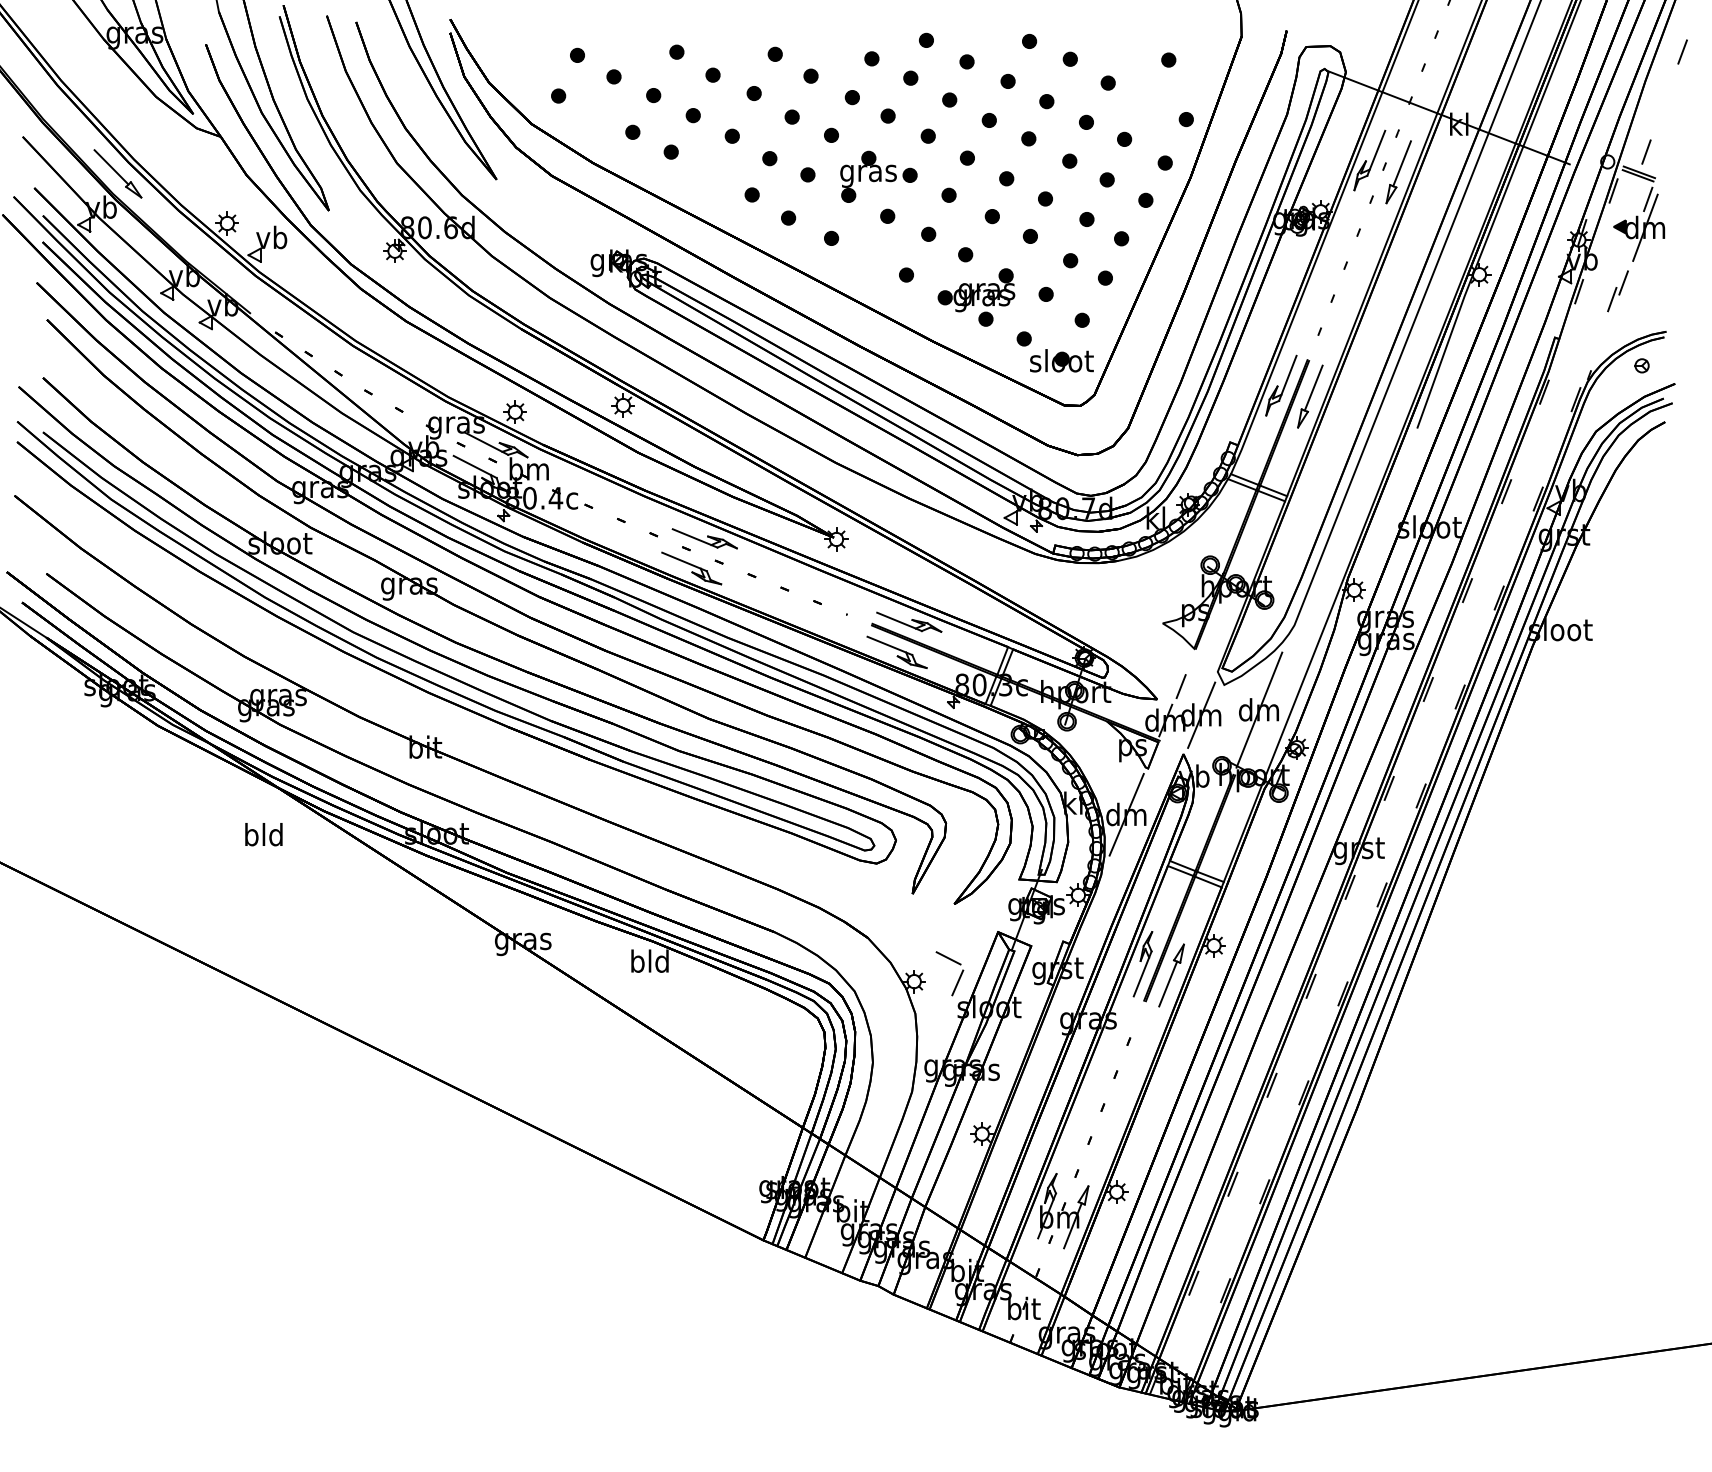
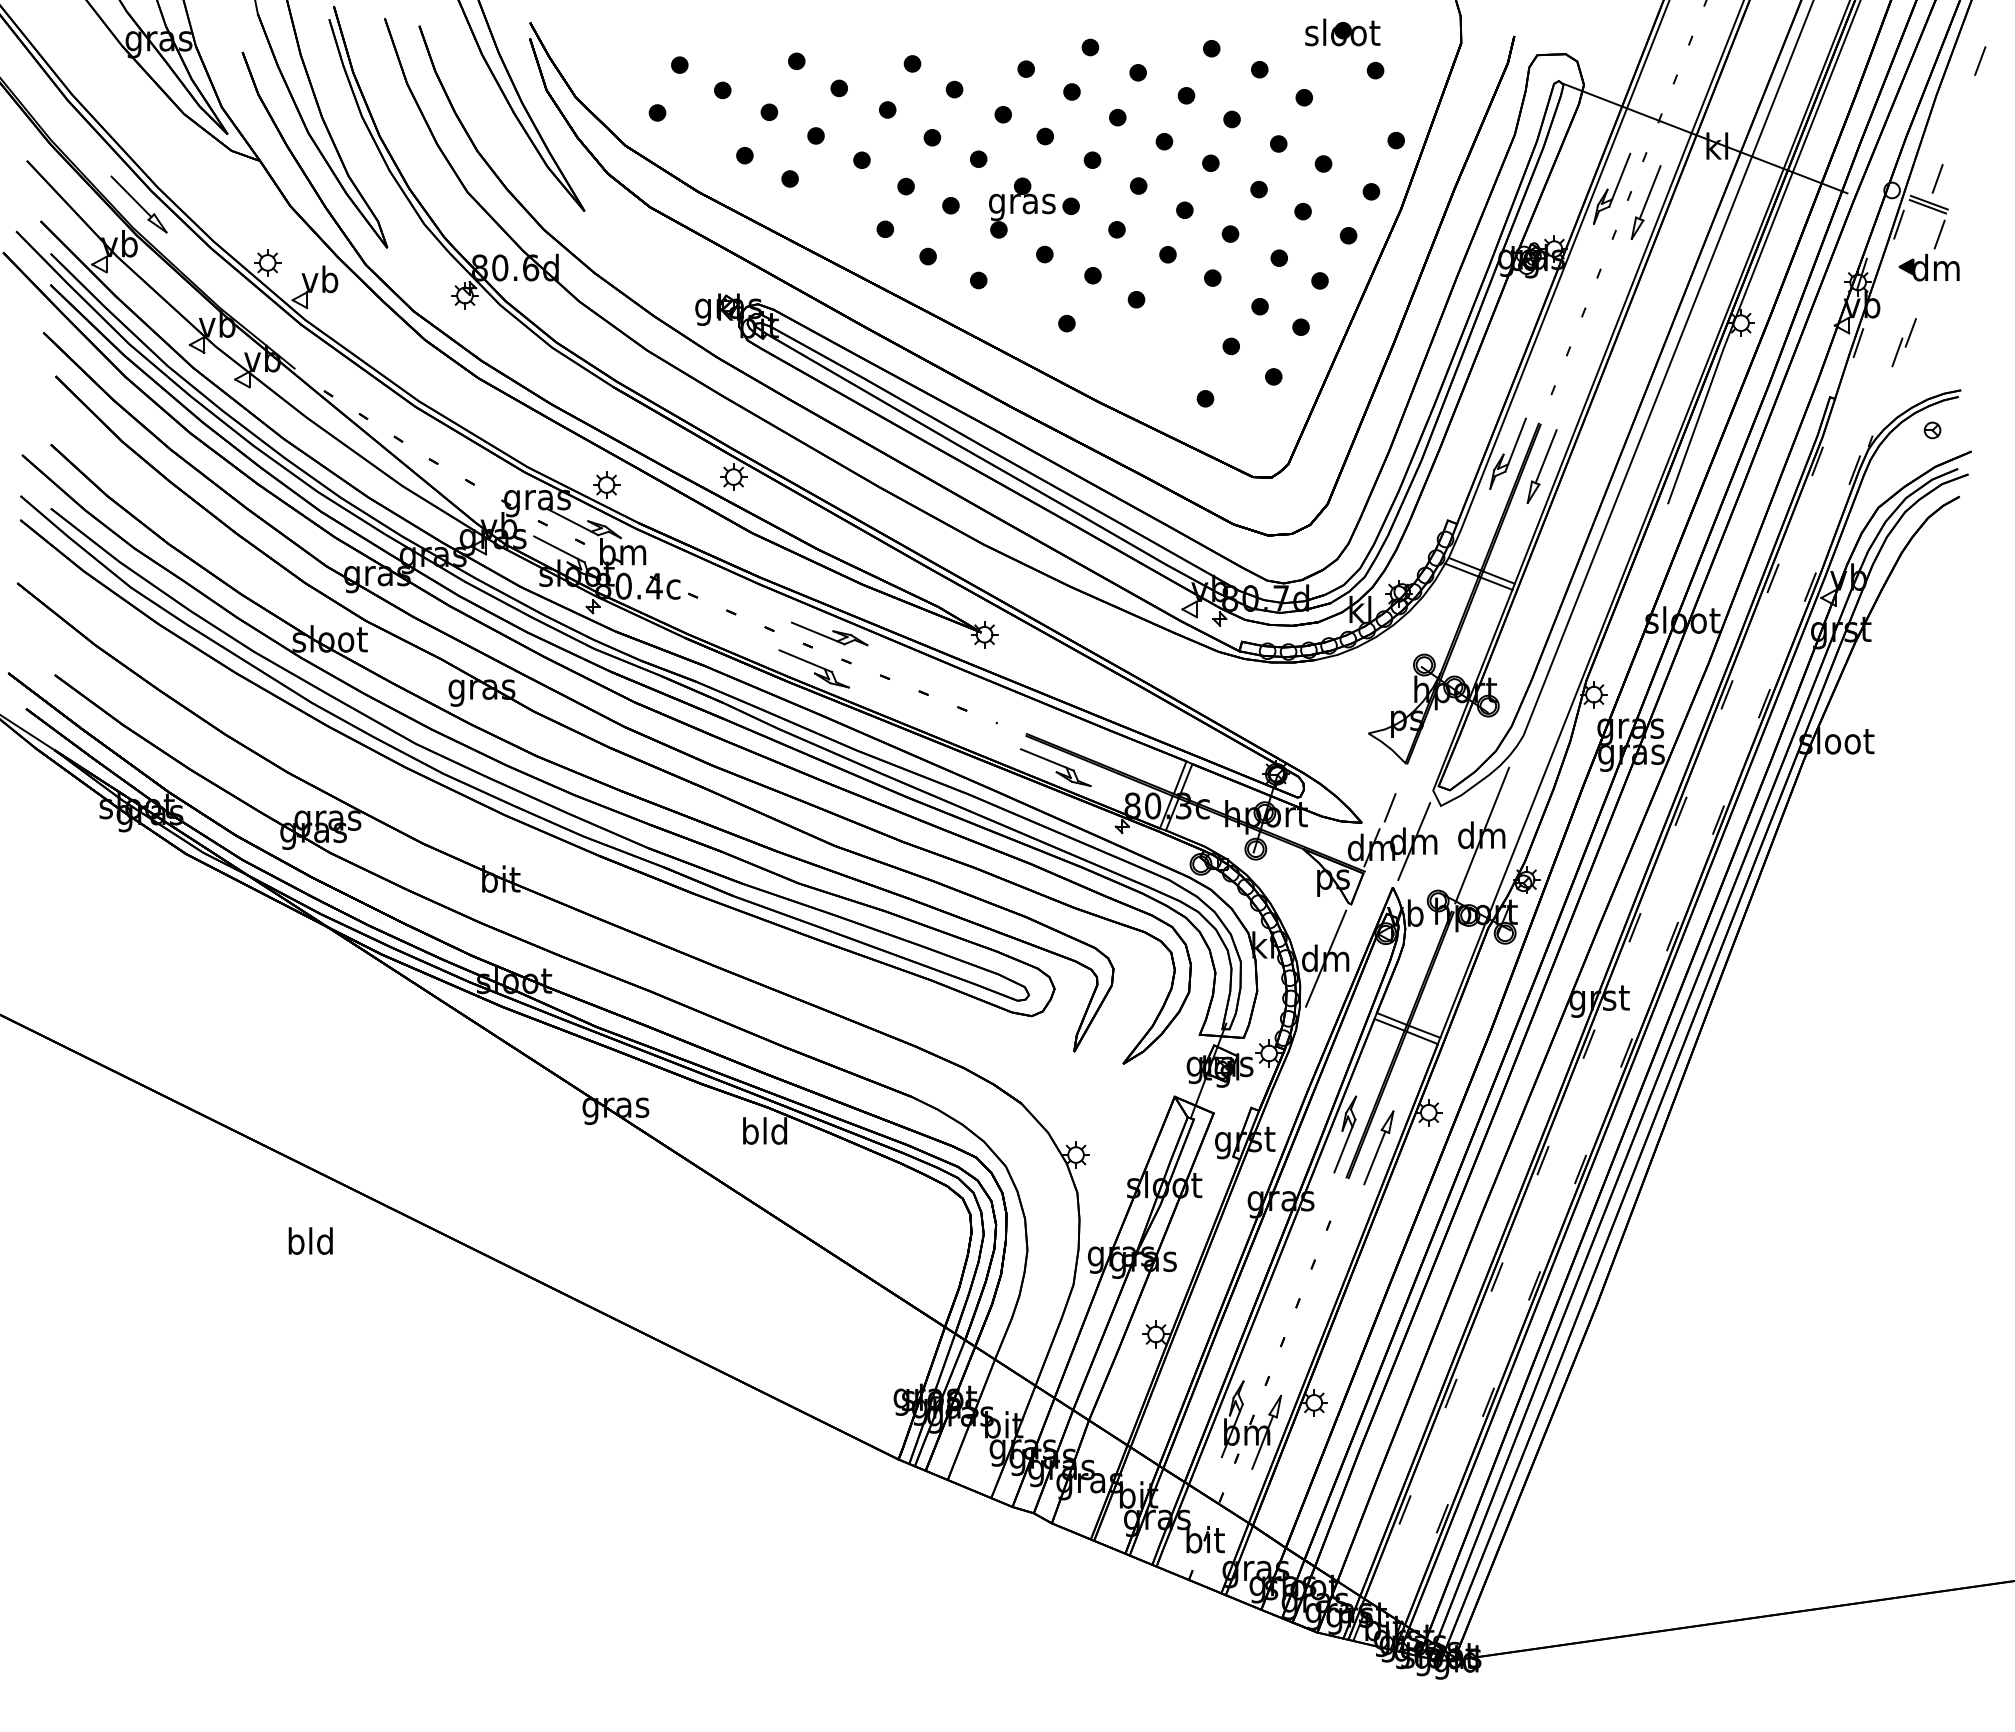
line: (1645, 227) -> (1936, 267), removed
part: (975, 297) -> (1148, 349), removed
part: (1061, 360) -> (1342, 32), moved
part: (908, 622) -> (1069, 732), removed
text: (263, 834) -> (310, 1240), moved
line: (948, 958) -> (1116, 1127), removed
line: (957, 982) -> (1126, 1156), removed

